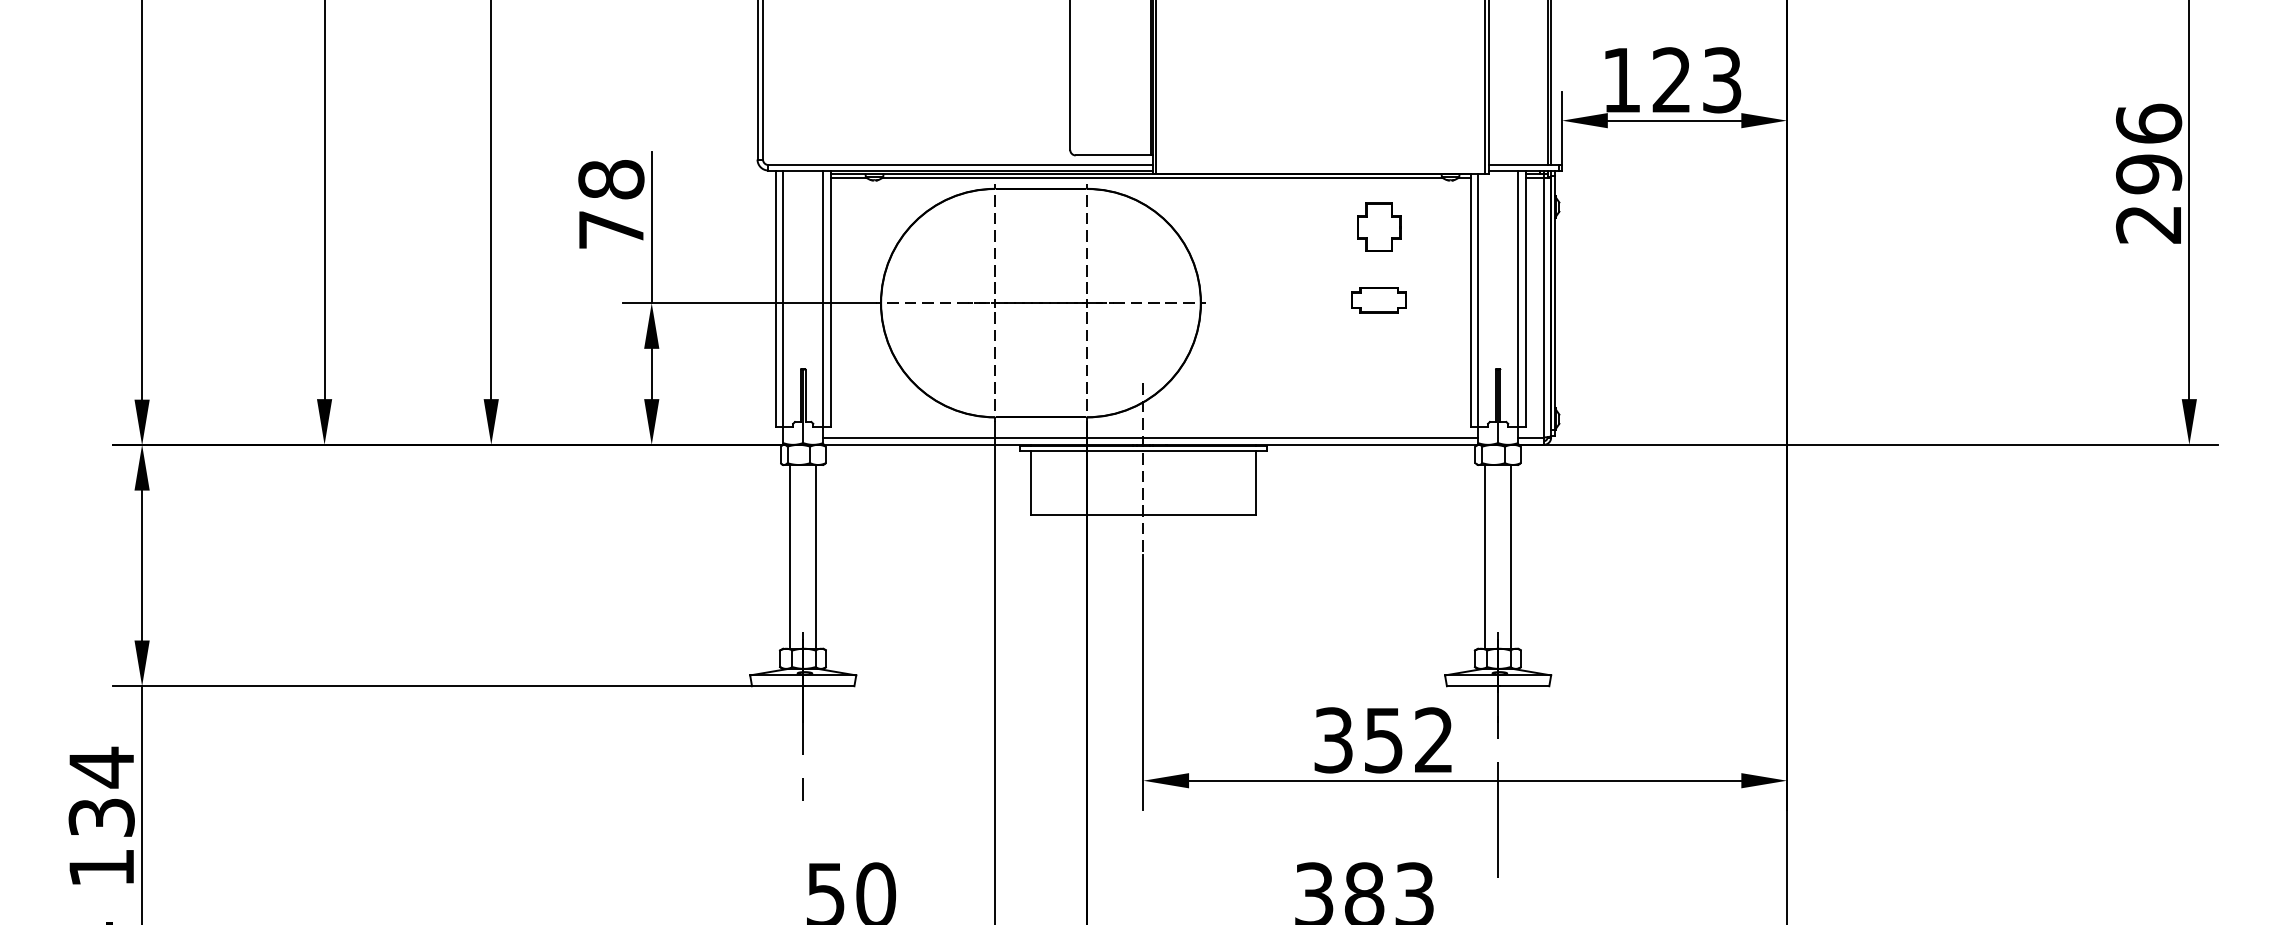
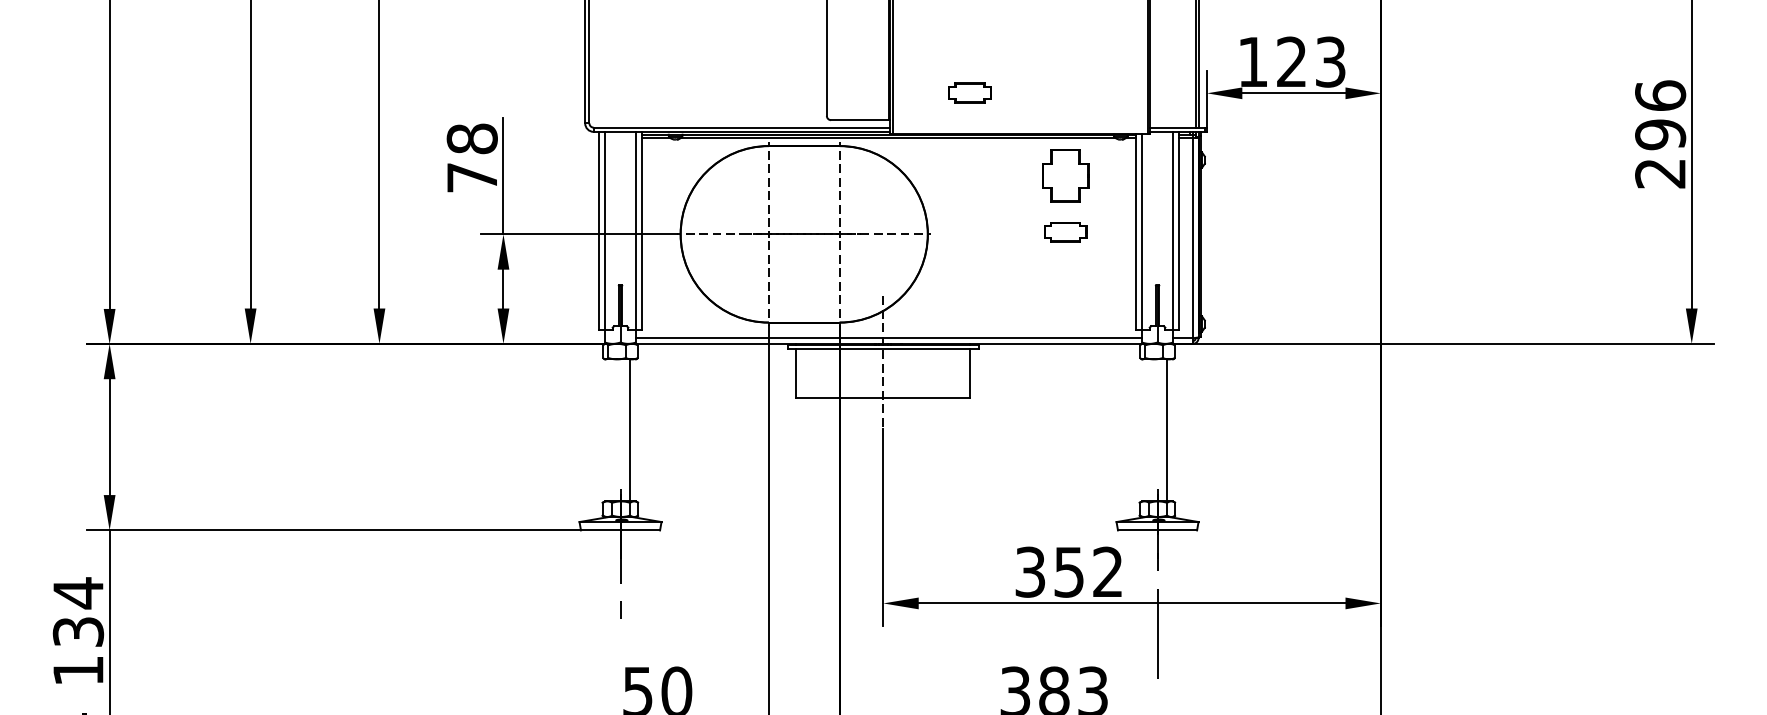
part: (1254, 120) -> (969, 93), added
part: (1379, 226) -> (1065, 175), size x1.4
line: (790, 556) -> (610, 430), removed
line: (1485, 556) -> (1147, 430), removed

